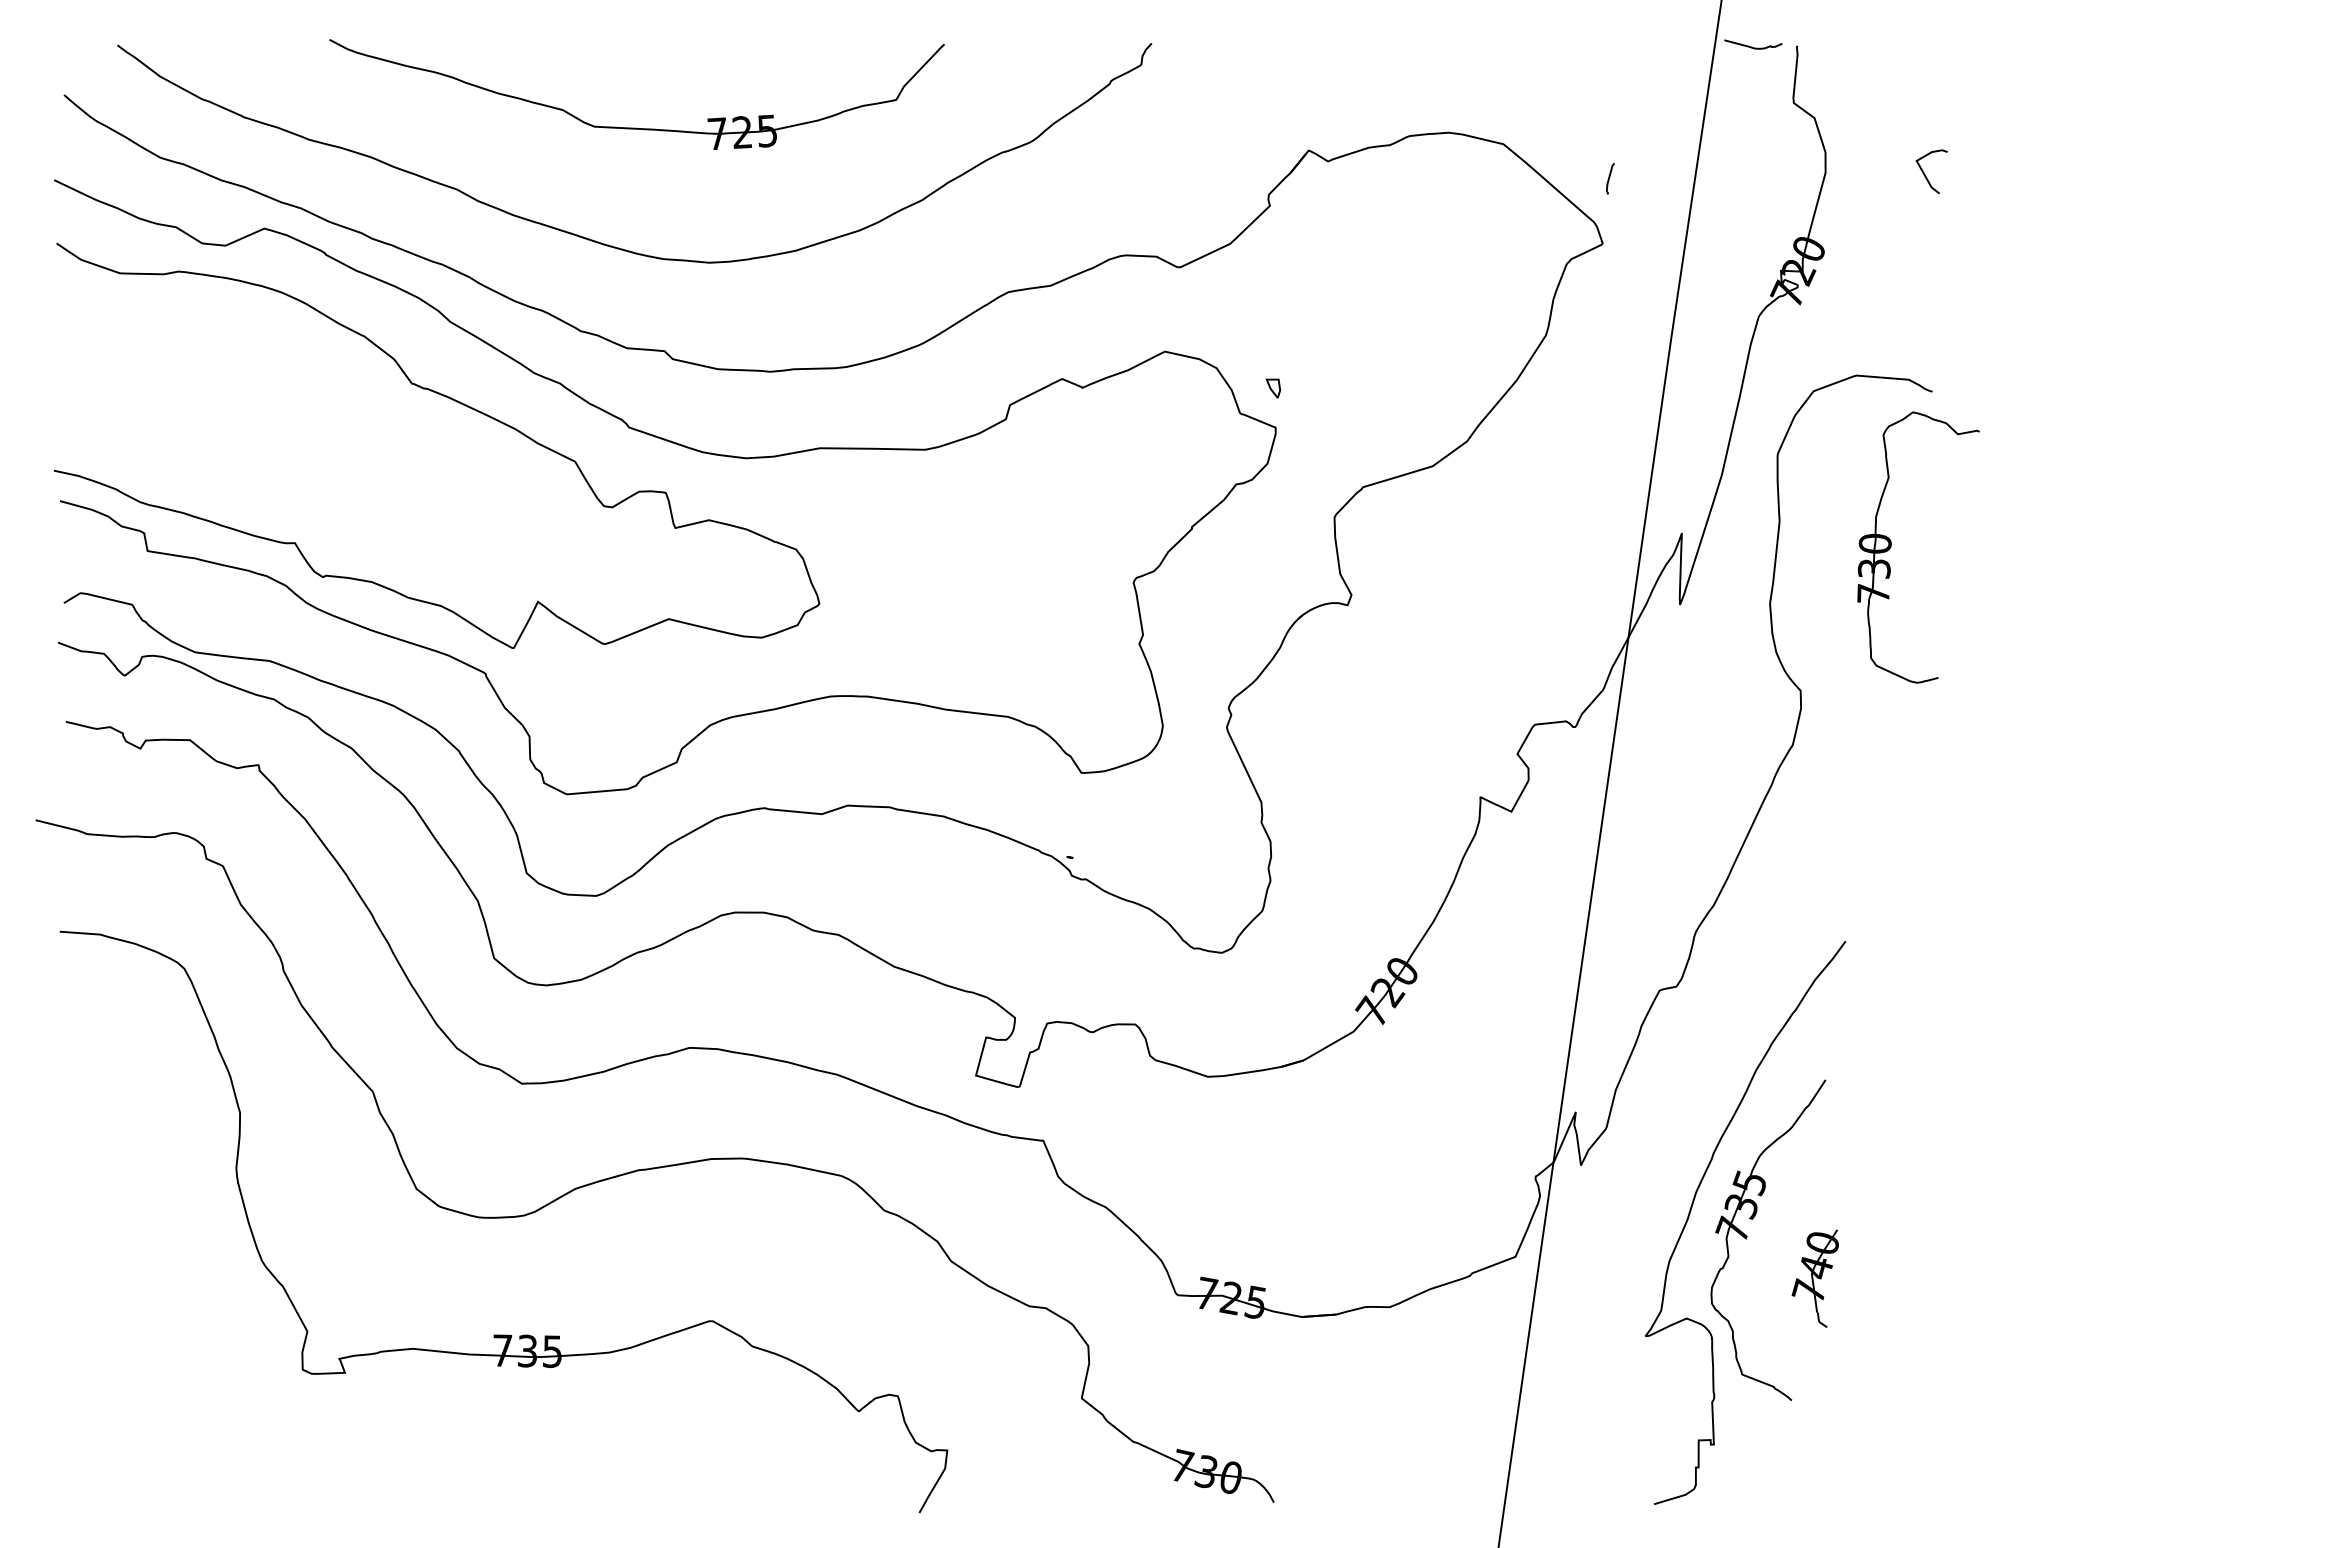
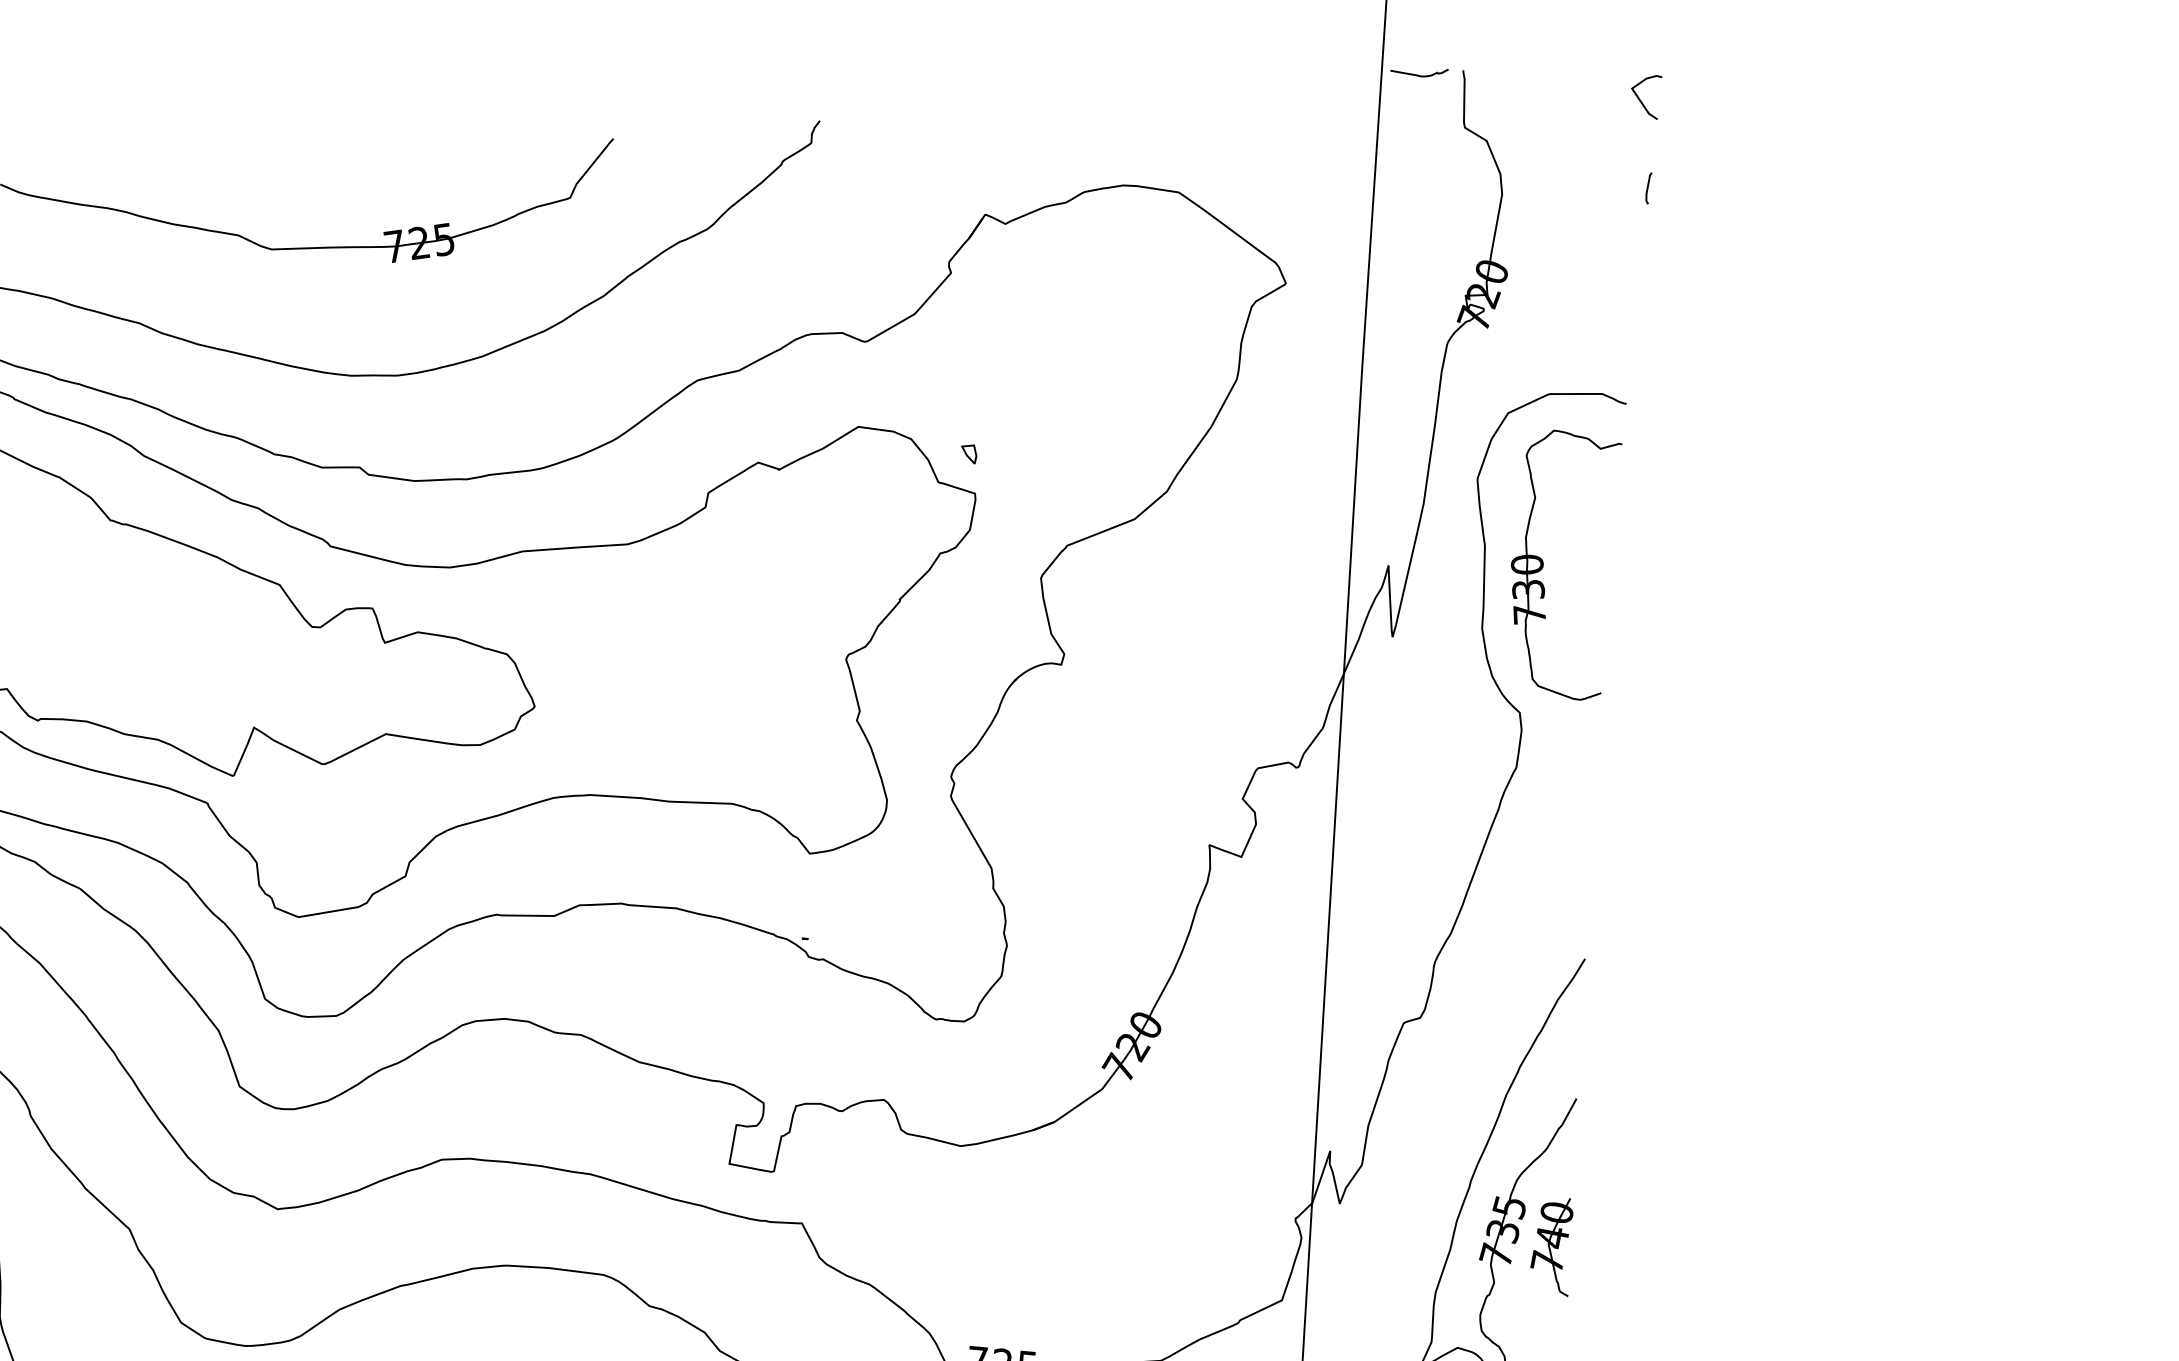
curve: (1925, 174) -> (1641, 101), moved
curve: (1609, 178) -> (1648, 188), moved
part: (1891, 547) -> (1543, 567), moved
part: (1814, 1278) -> (1551, 1248), moved

